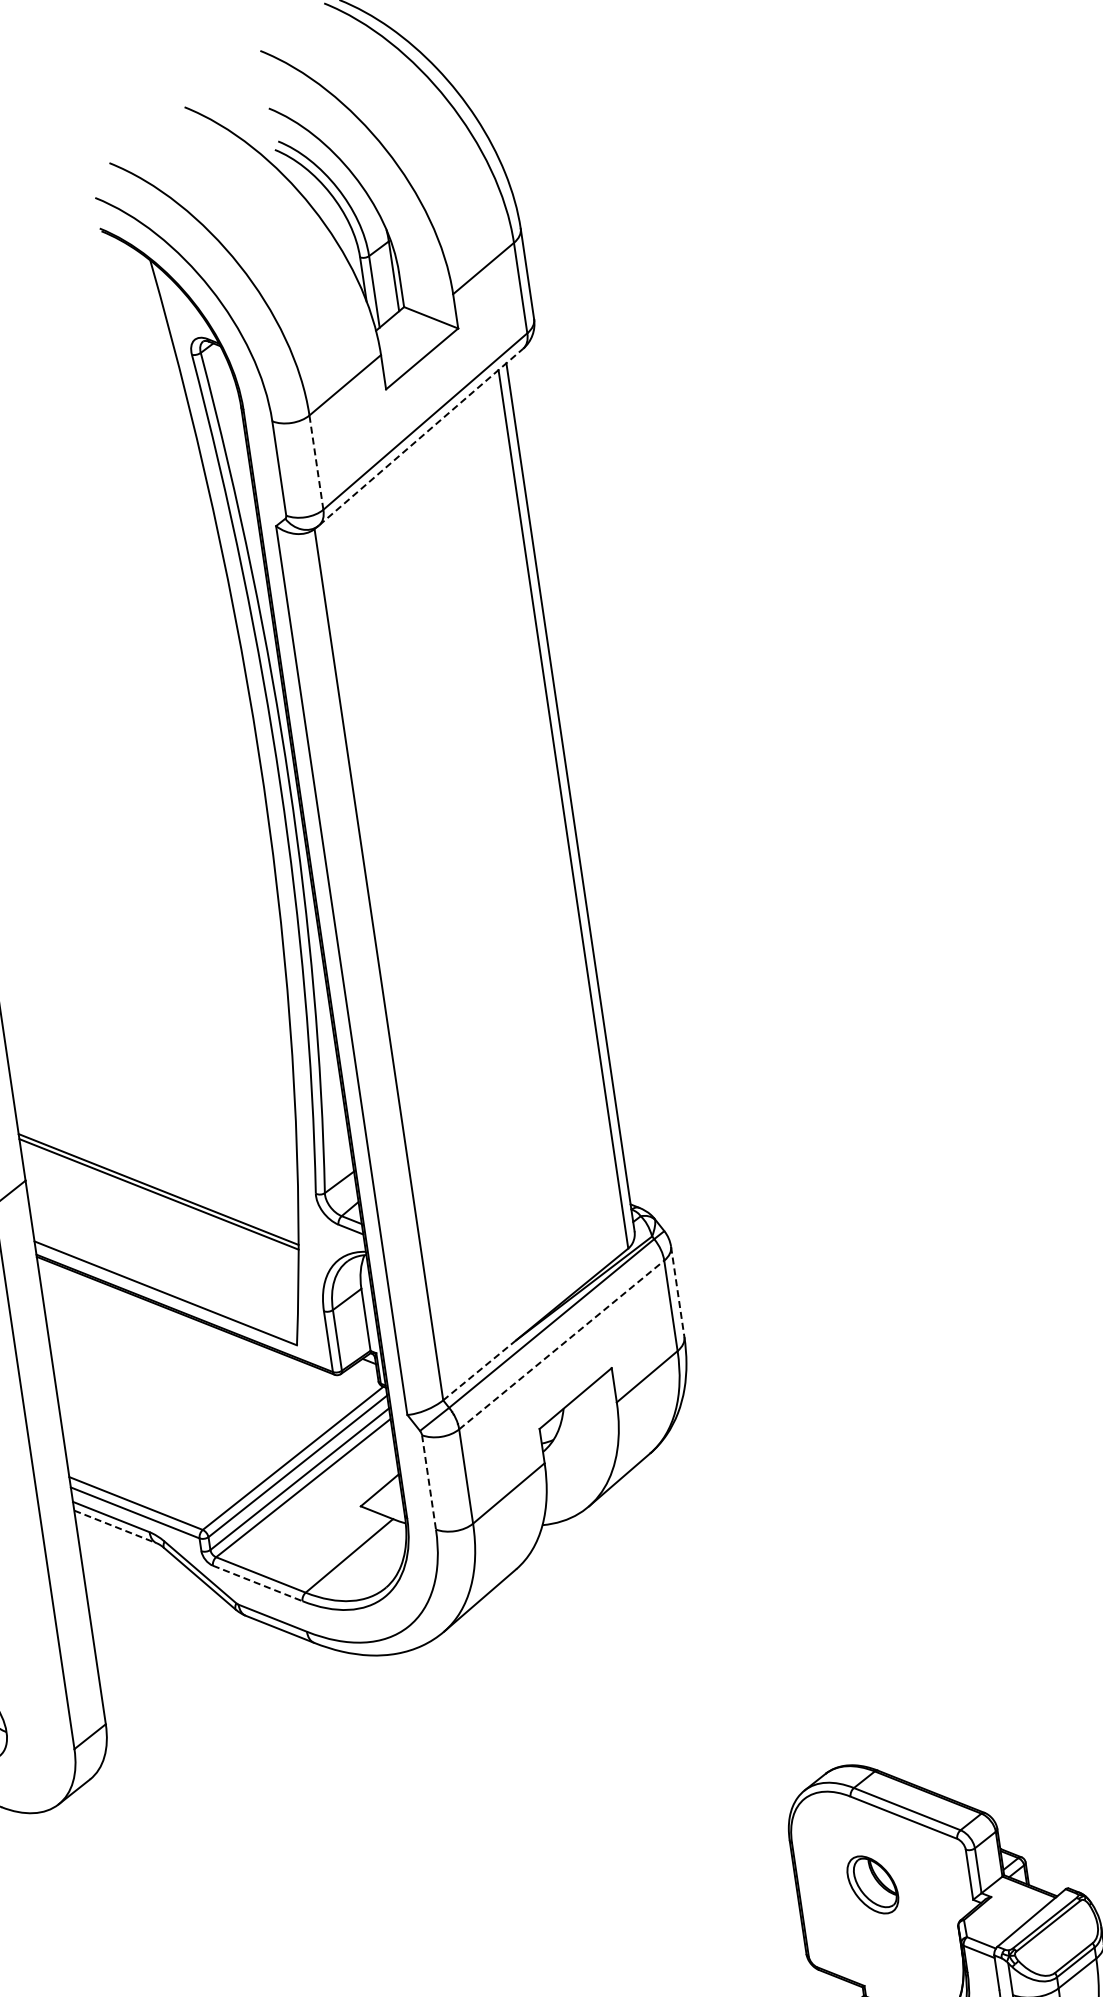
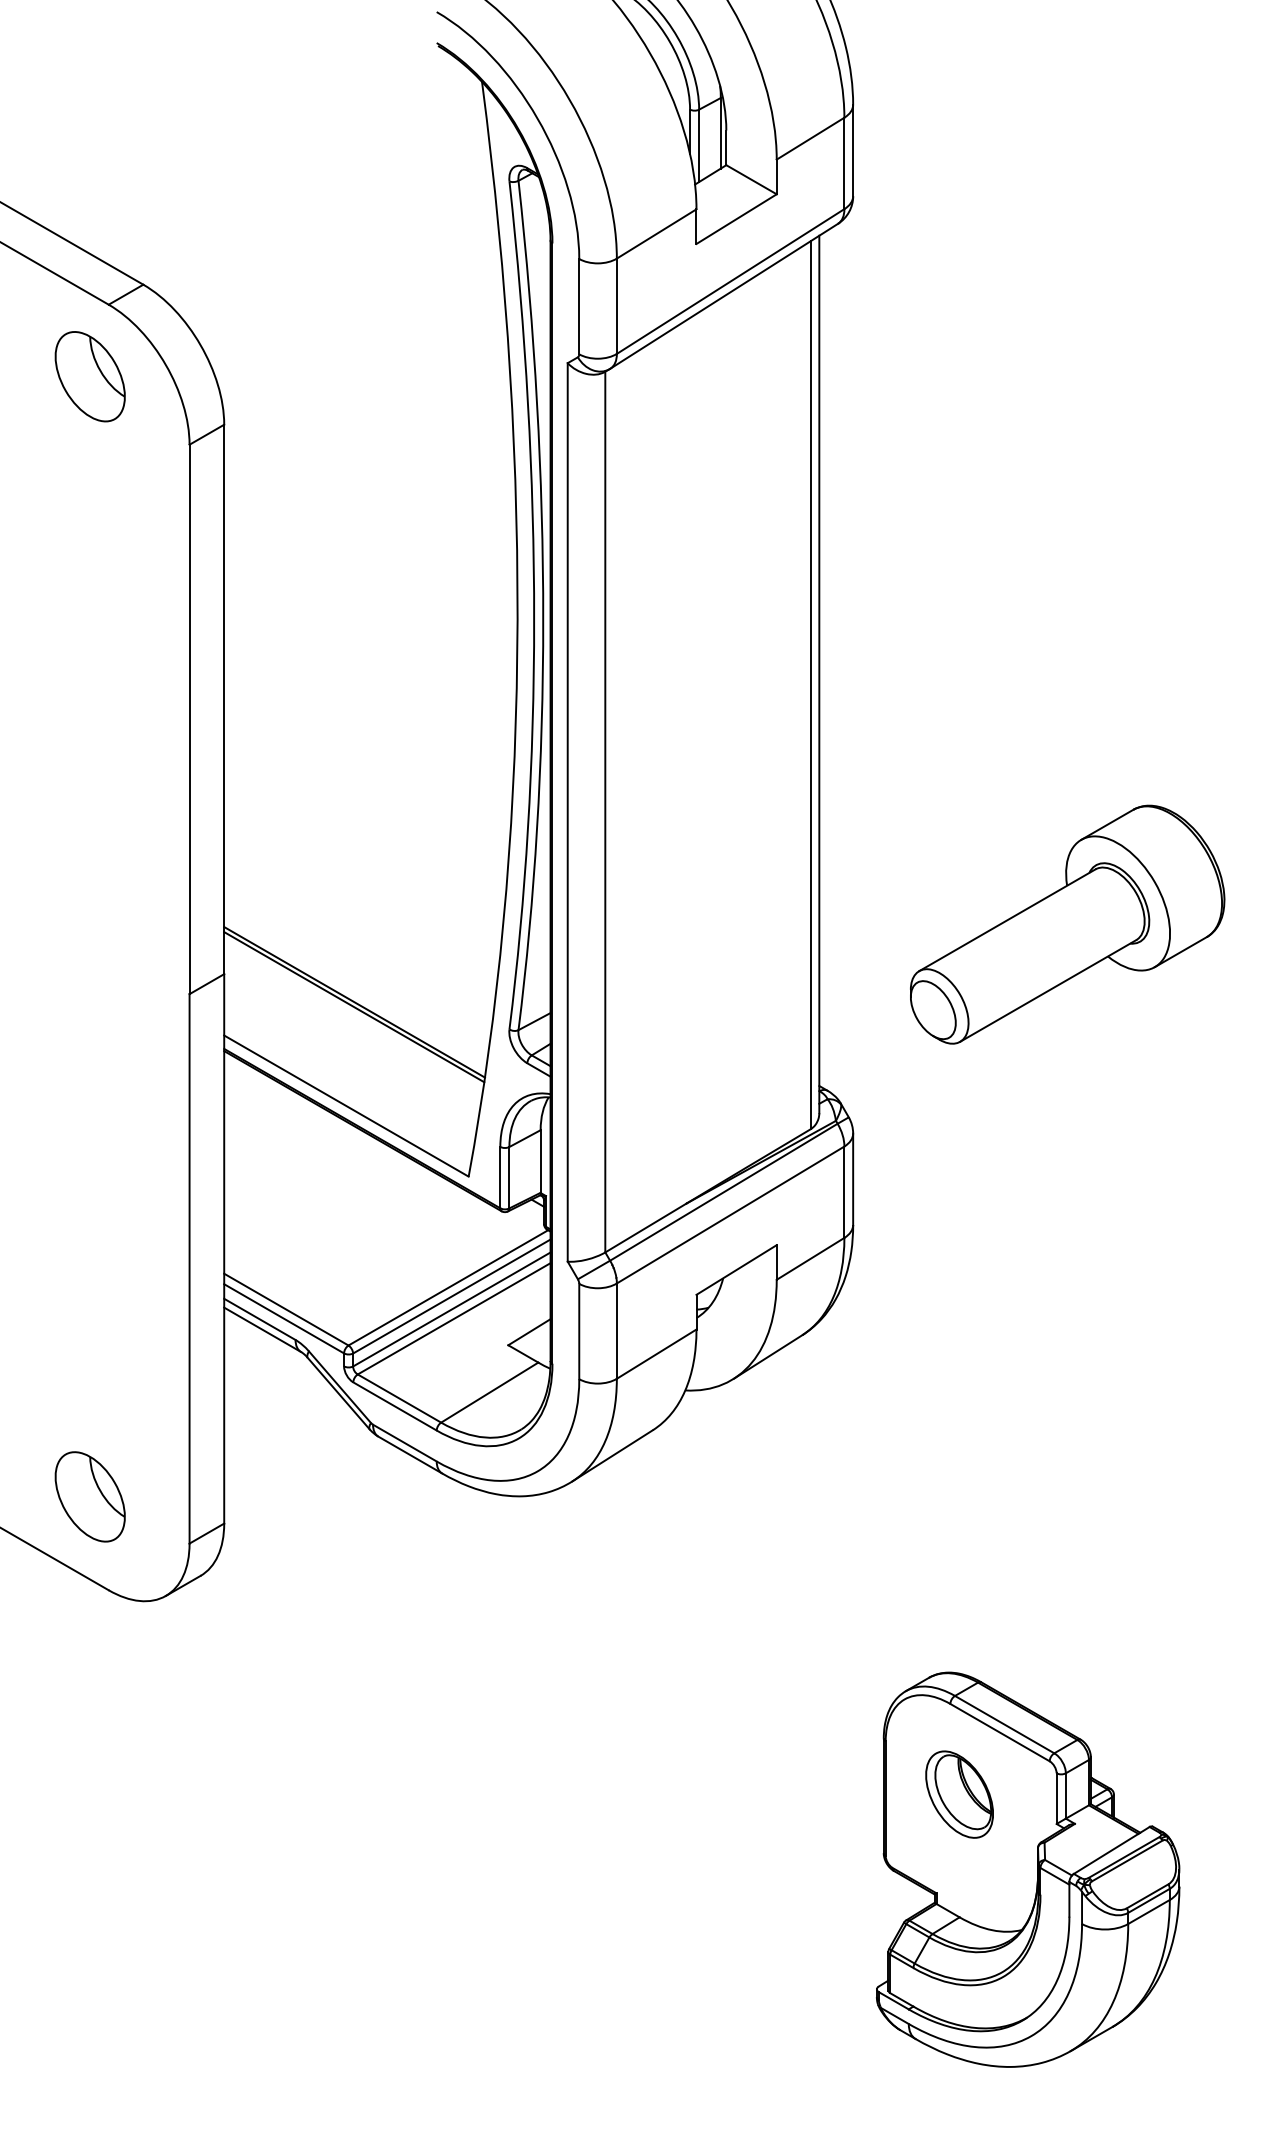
line: (421, 437) -> (724, 296), dashed -> solid
line: (316, 462) -> (616, 306), dashed -> solid
part: (852, 1008) -> (1067, 924), added
line: (678, 1291) -> (853, 1179), dashed -> solid
line: (561, 1345) -> (730, 1215), dashed -> solid
line: (479, 1370) -> (645, 1228), dashed -> solid
line: (429, 1482) -> (579, 1331), dashed -> solid
line: (116, 1527) -> (263, 1330), dashed -> solid
line: (258, 1583) -> (395, 1406), dashed -> solid
part: (872, 1884) -> (959, 1794), size x1.43

